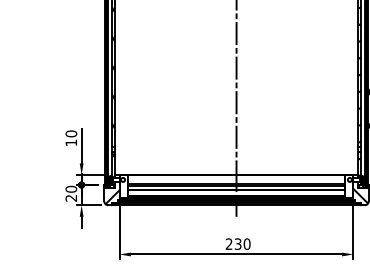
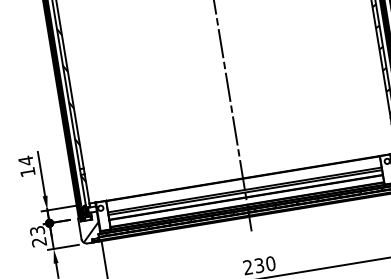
text: (71, 133) -> (26, 160), 10 -> 14
text: (71, 188) -> (37, 229), 20 -> 23

